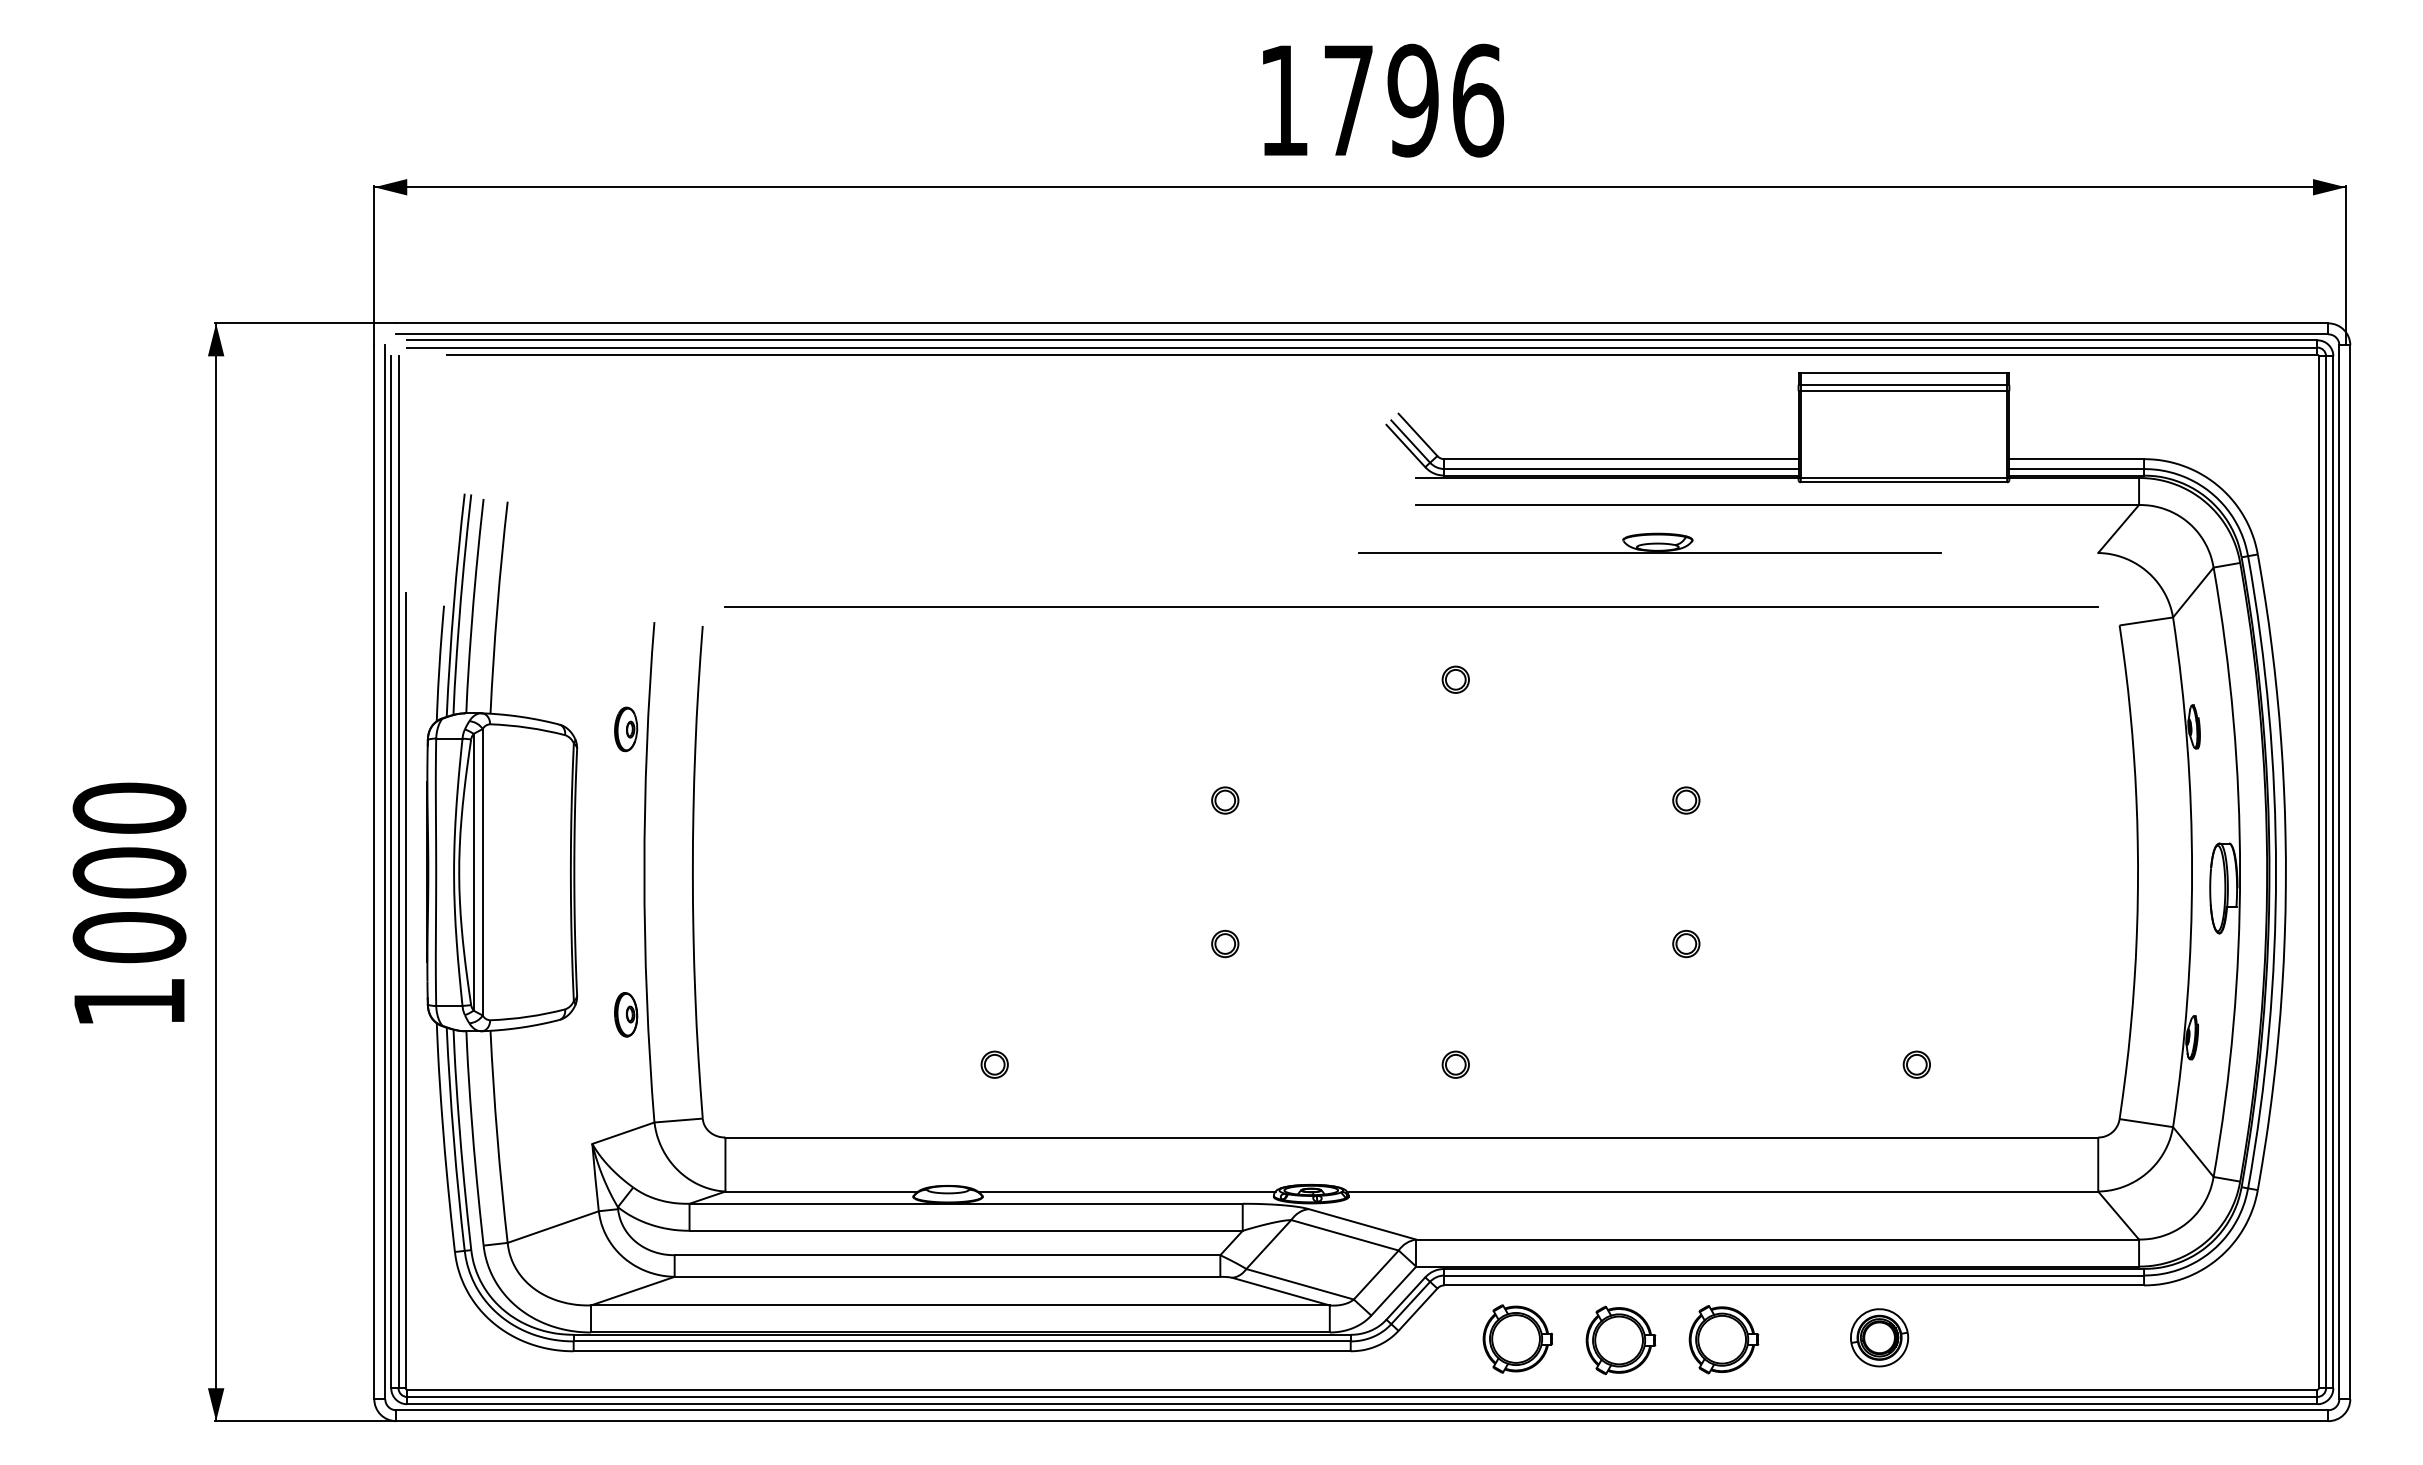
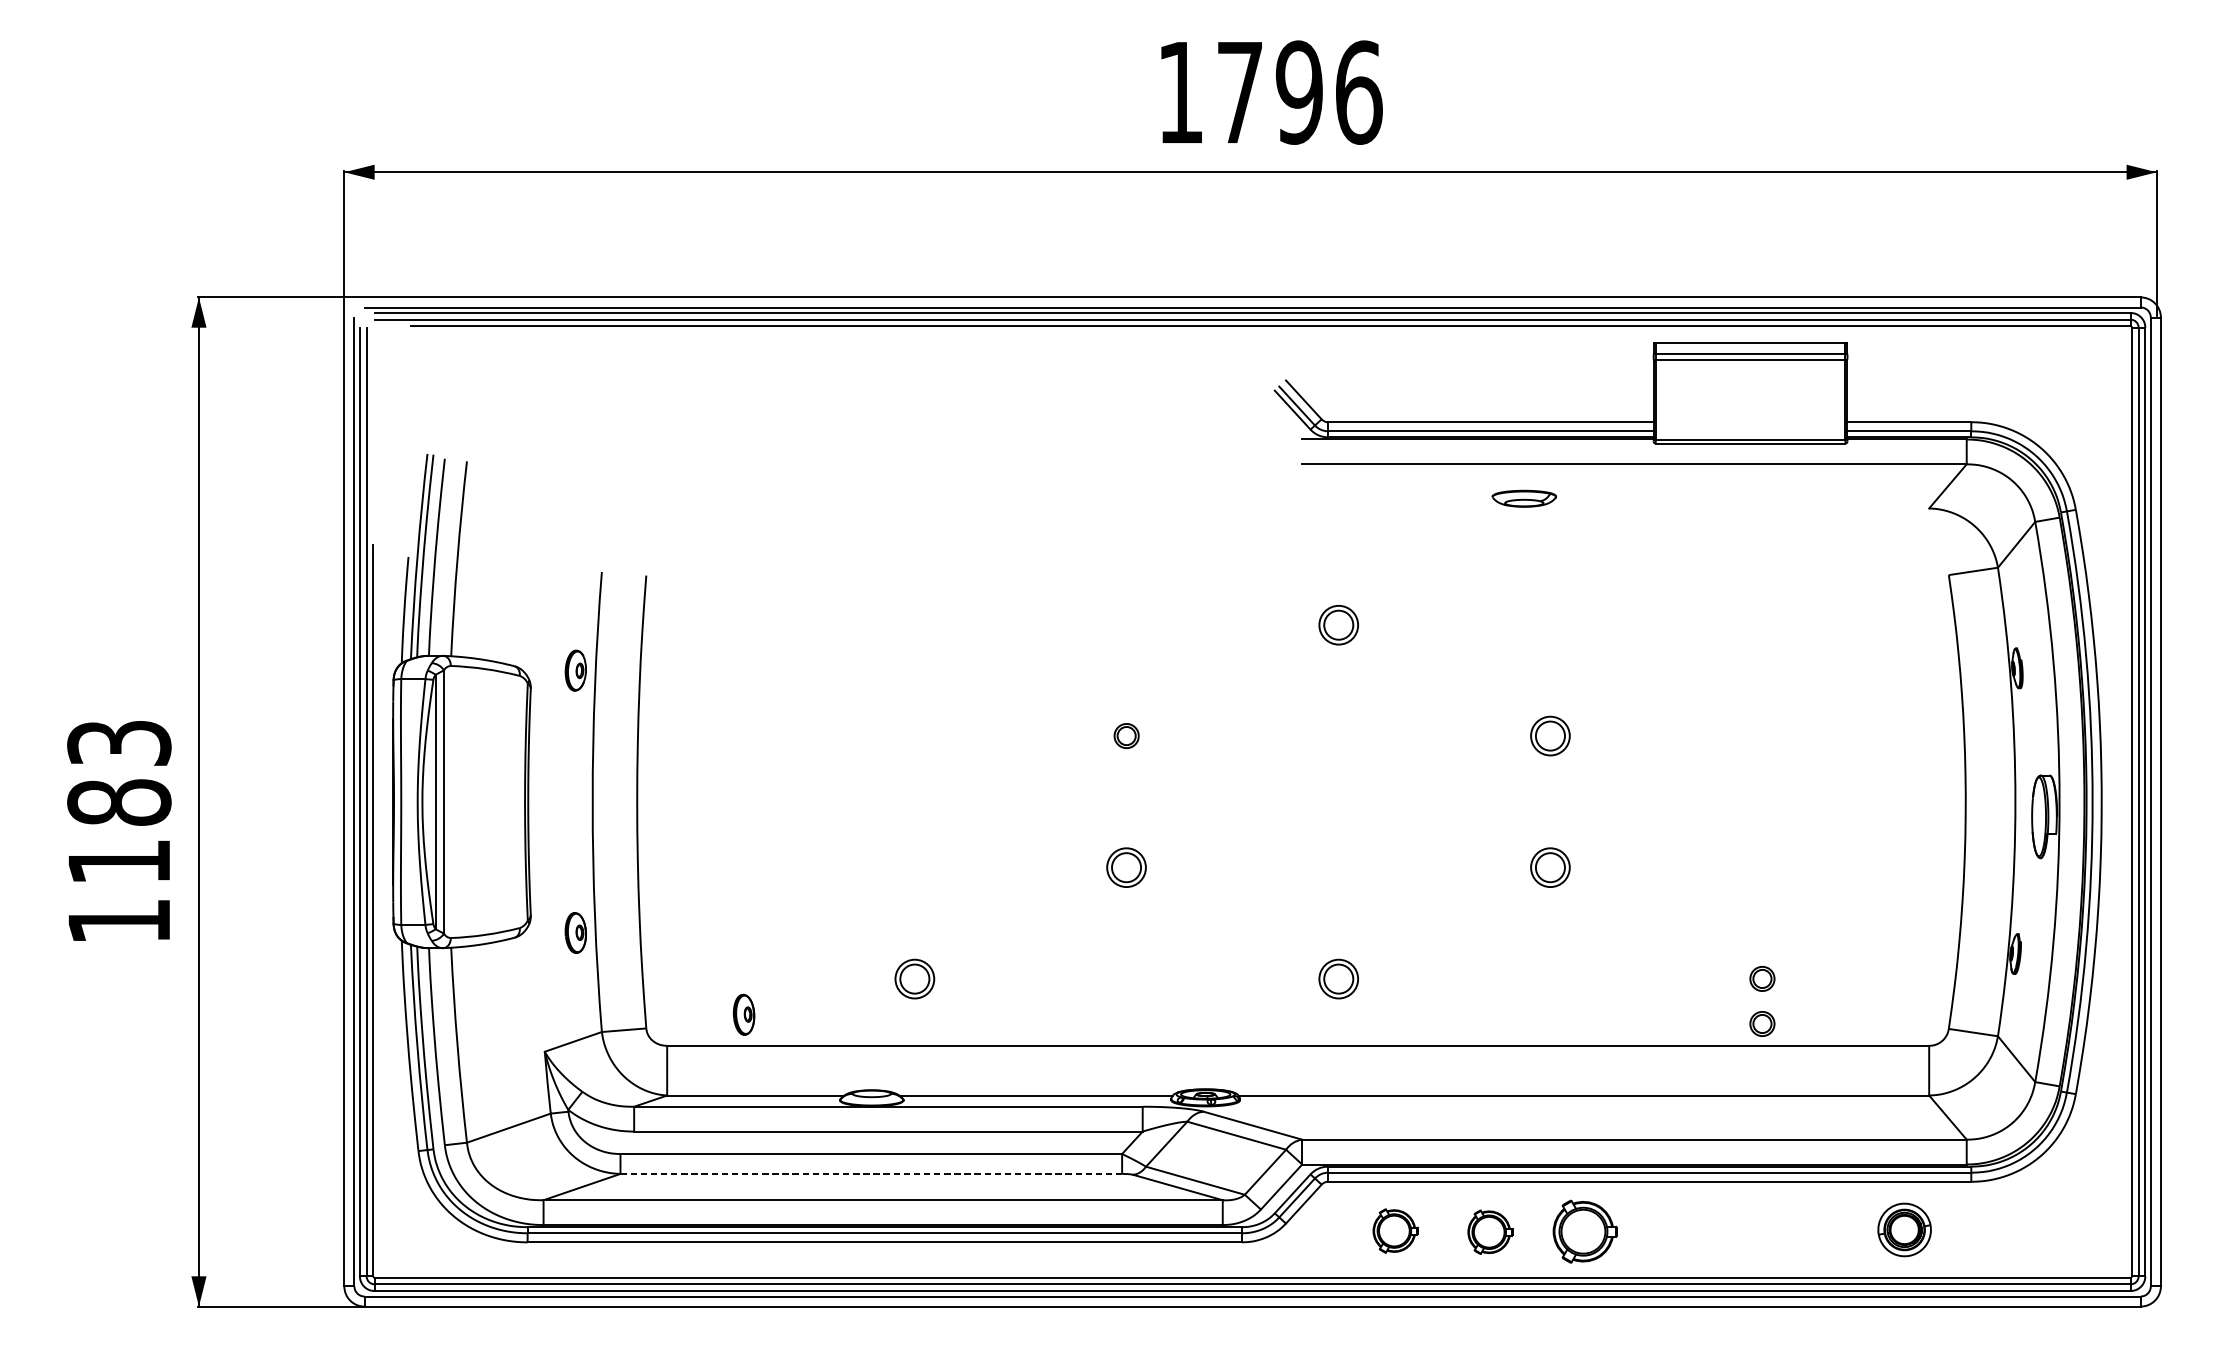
line: (1649, 552) -> (1516, 508), removed
line: (1411, 607) -> (1297, 558), removed
part: (1455, 679) -> (1338, 624), size x1.6
part: (1686, 800) -> (1550, 736), size x1.6
text: (129, 872) -> (119, 802), 1000 -> 1183
part: (1225, 944) -> (1126, 868), size x1.6
part: (1686, 944) -> (1550, 868), size x1.6
part: (994, 1064) -> (914, 978), size x1.6
part: (1455, 1064) -> (1338, 978), size x1.6
part: (809, 1103) -> (744, 1014), added
part: (1916, 1113) -> (1762, 1023), added
line: (947, 1276) -> (871, 1173), solid -> dashed
part: (1879, 1337) -> (1904, 1229), moved
part: (1517, 1338) -> (1395, 1230), size x0.7
part: (1620, 1339) -> (1489, 1231), size x0.7

